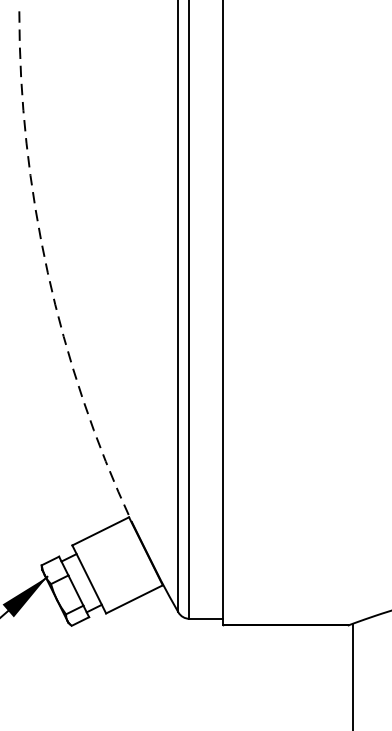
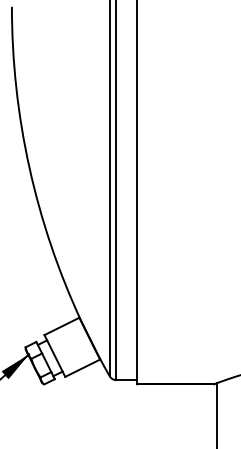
arc: (47, 272) -> (29, 167), dashed -> solid

